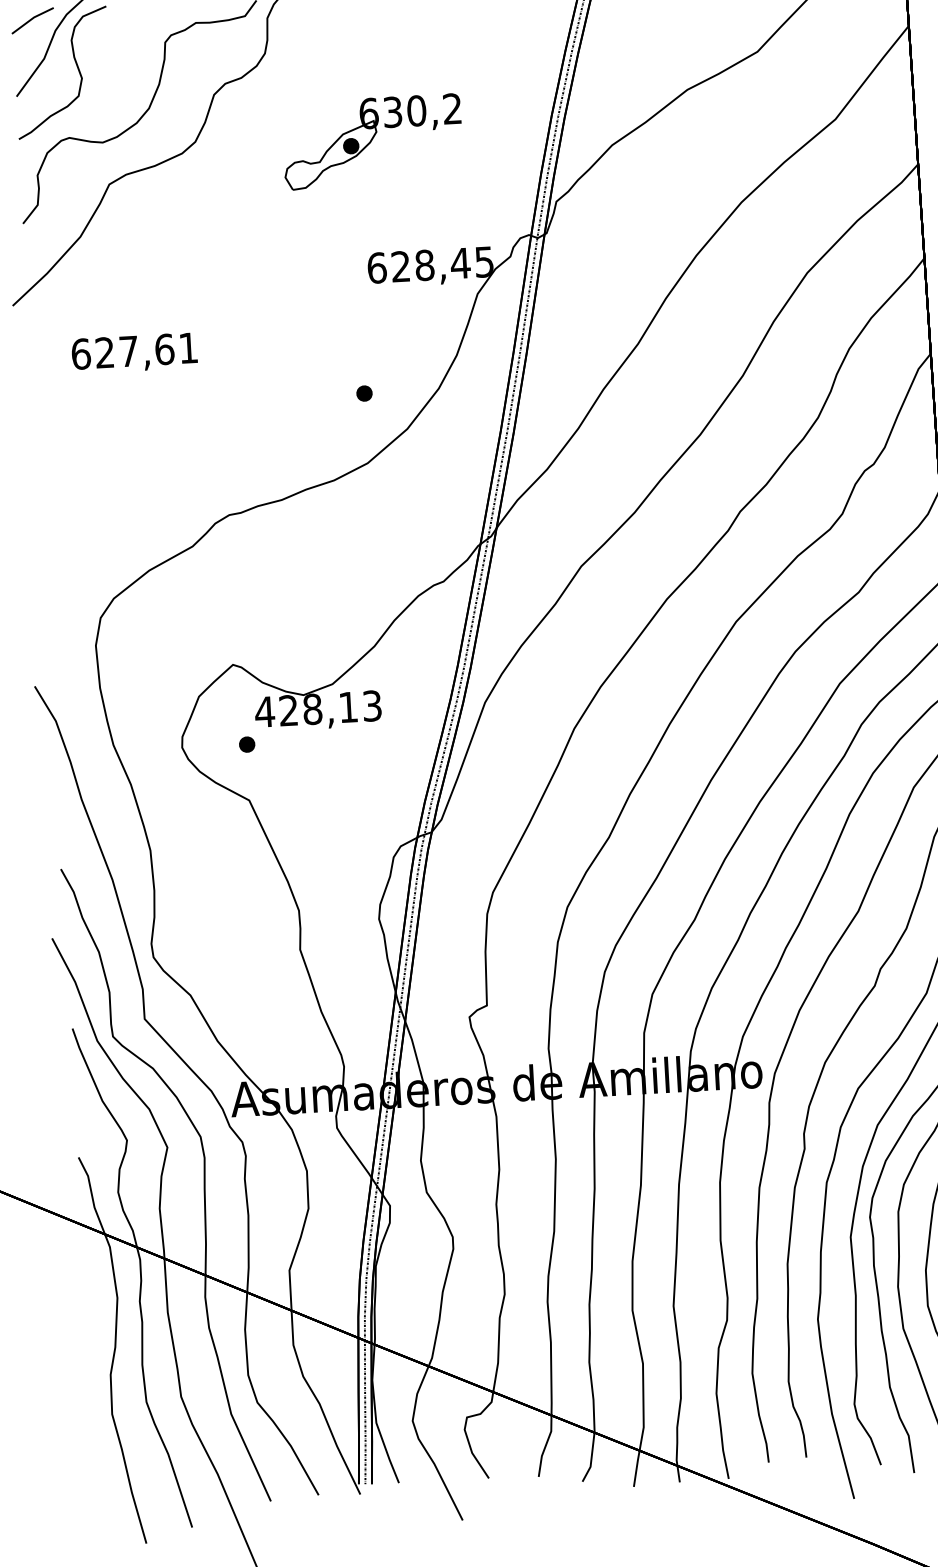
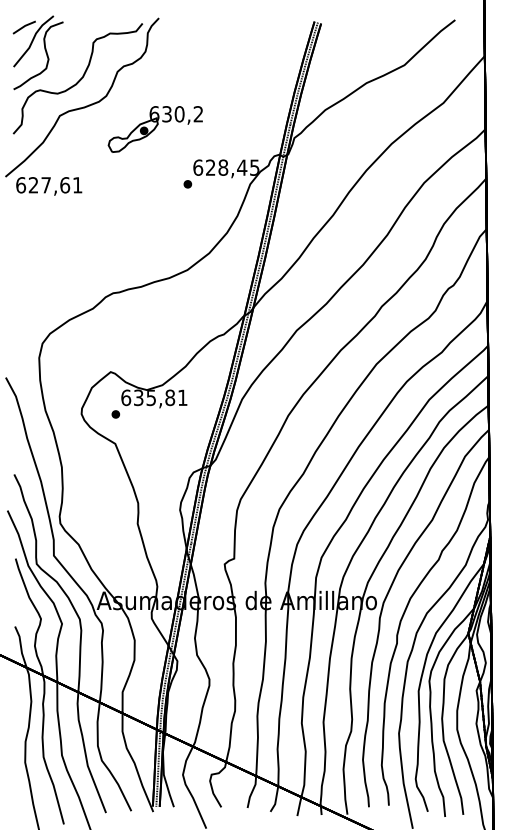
part: (370, 142) -> (154, 129), moved
text: (135, 353) -> (49, 186), moved
part: (363, 393) -> (187, 184), moved
text: (316, 708) -> (153, 397), 428,13 -> 635,81

